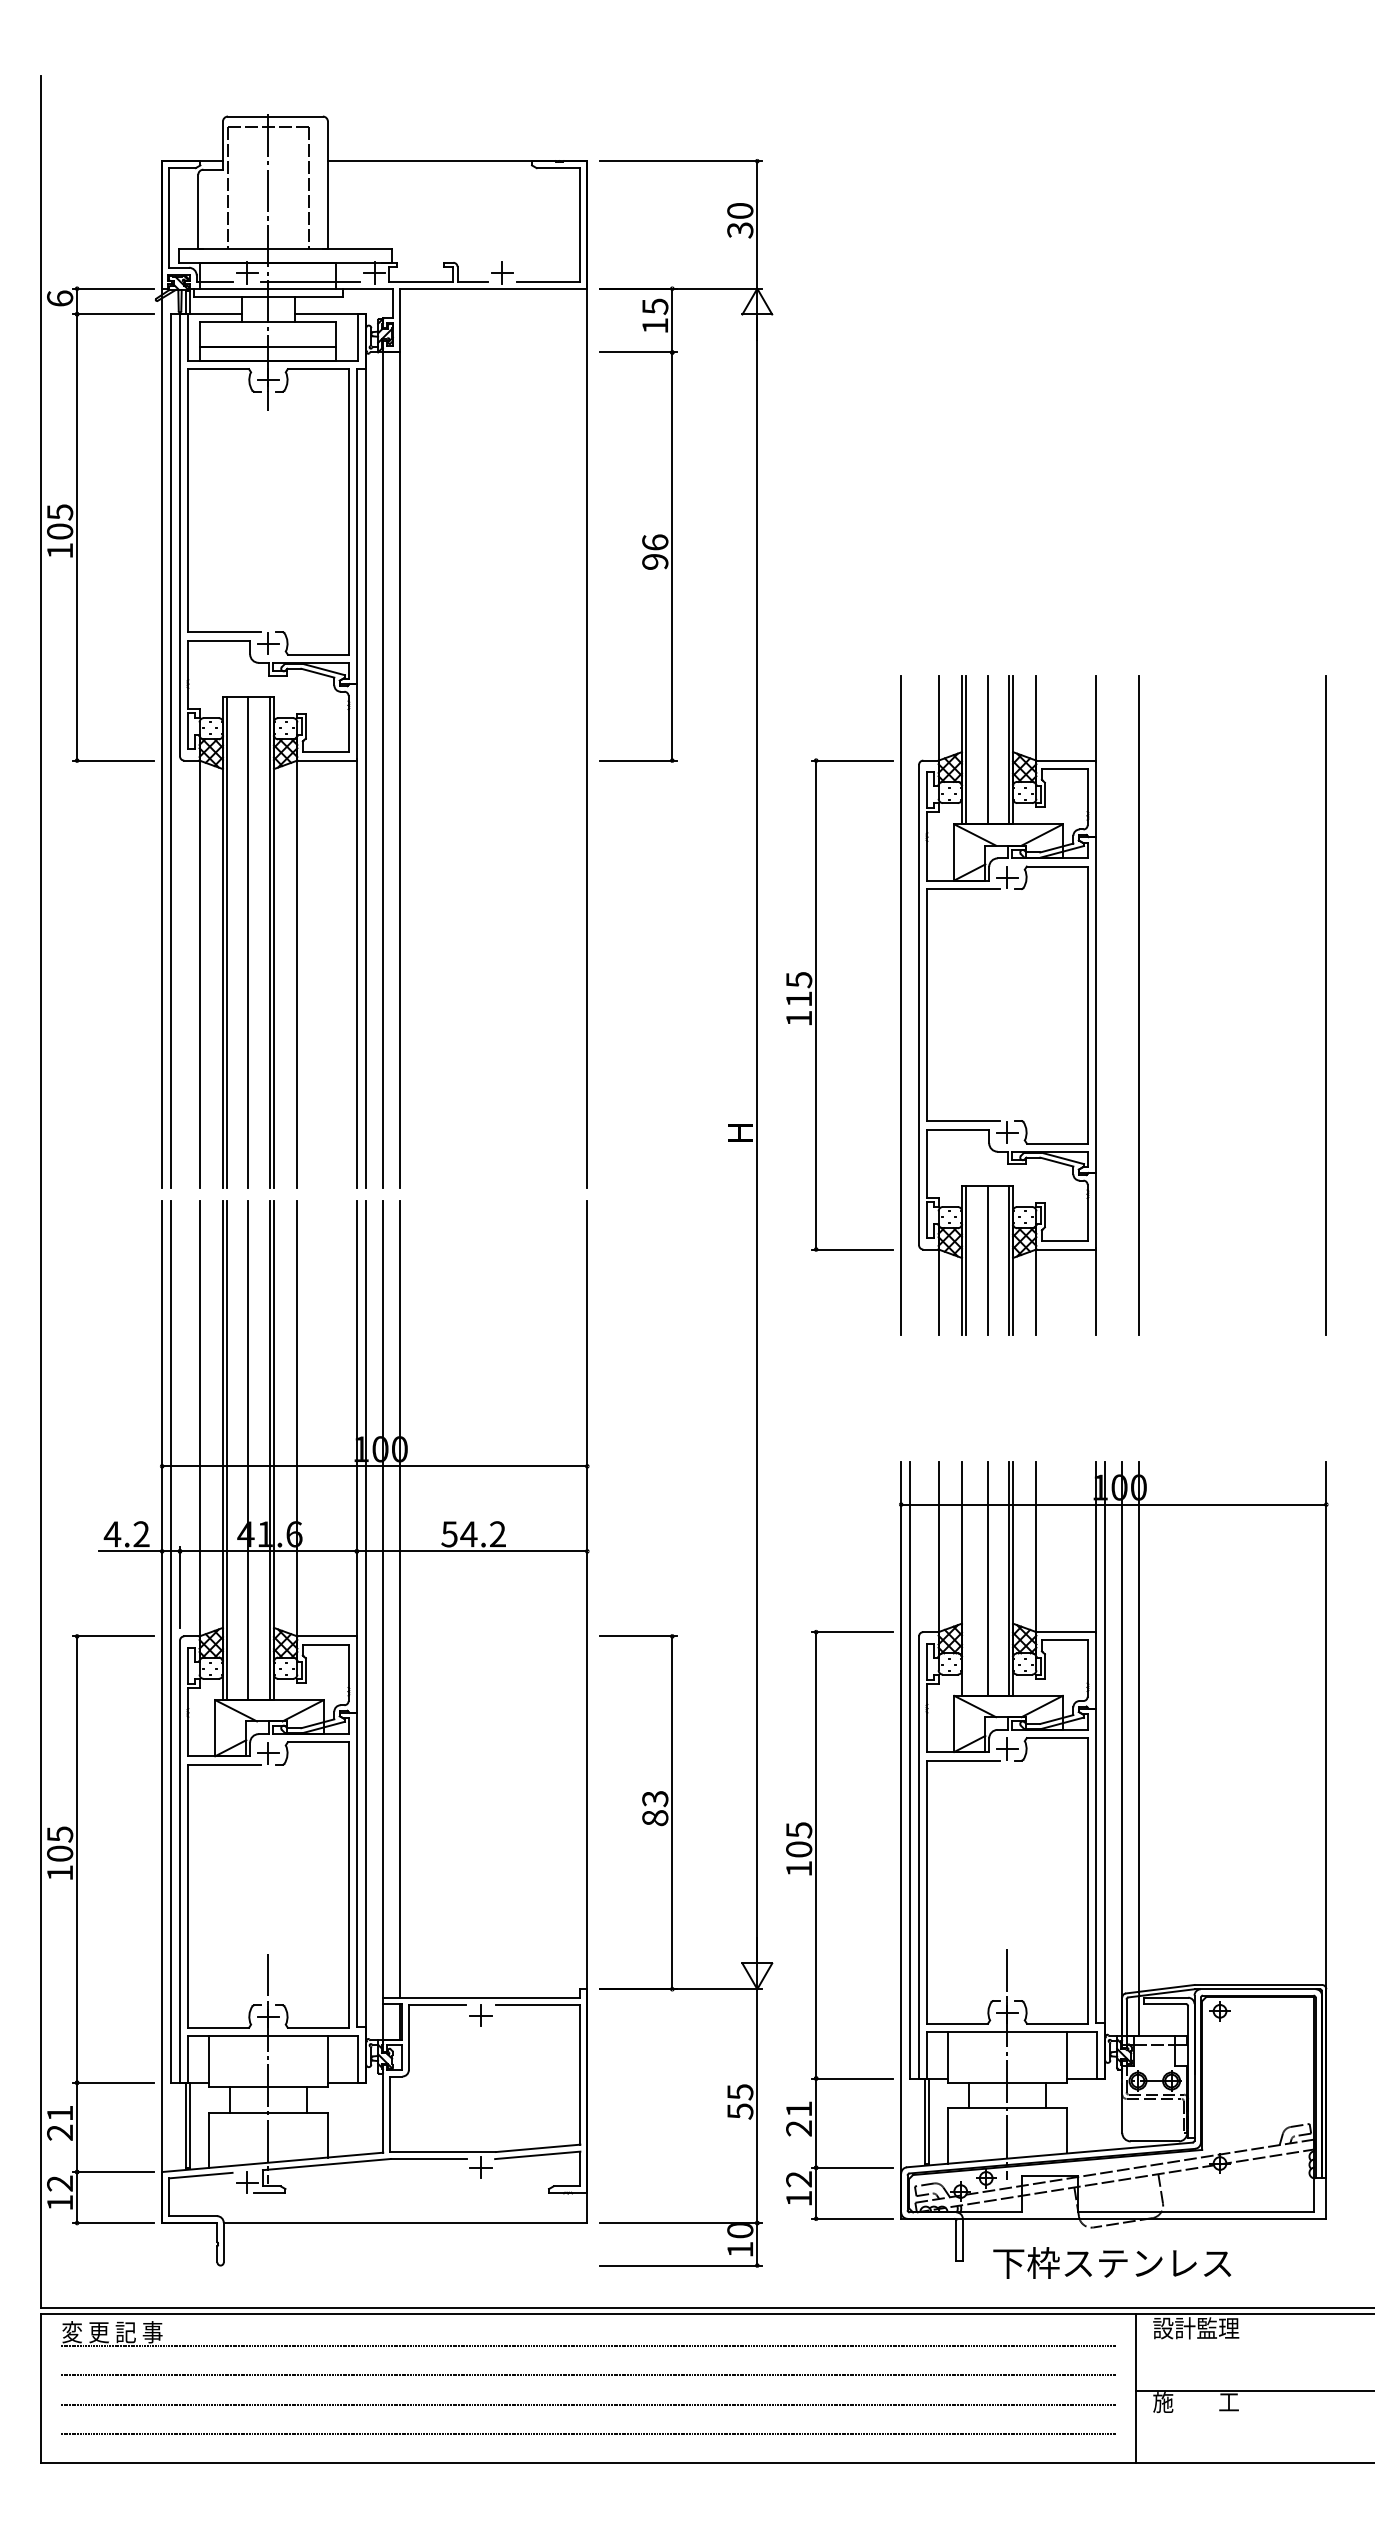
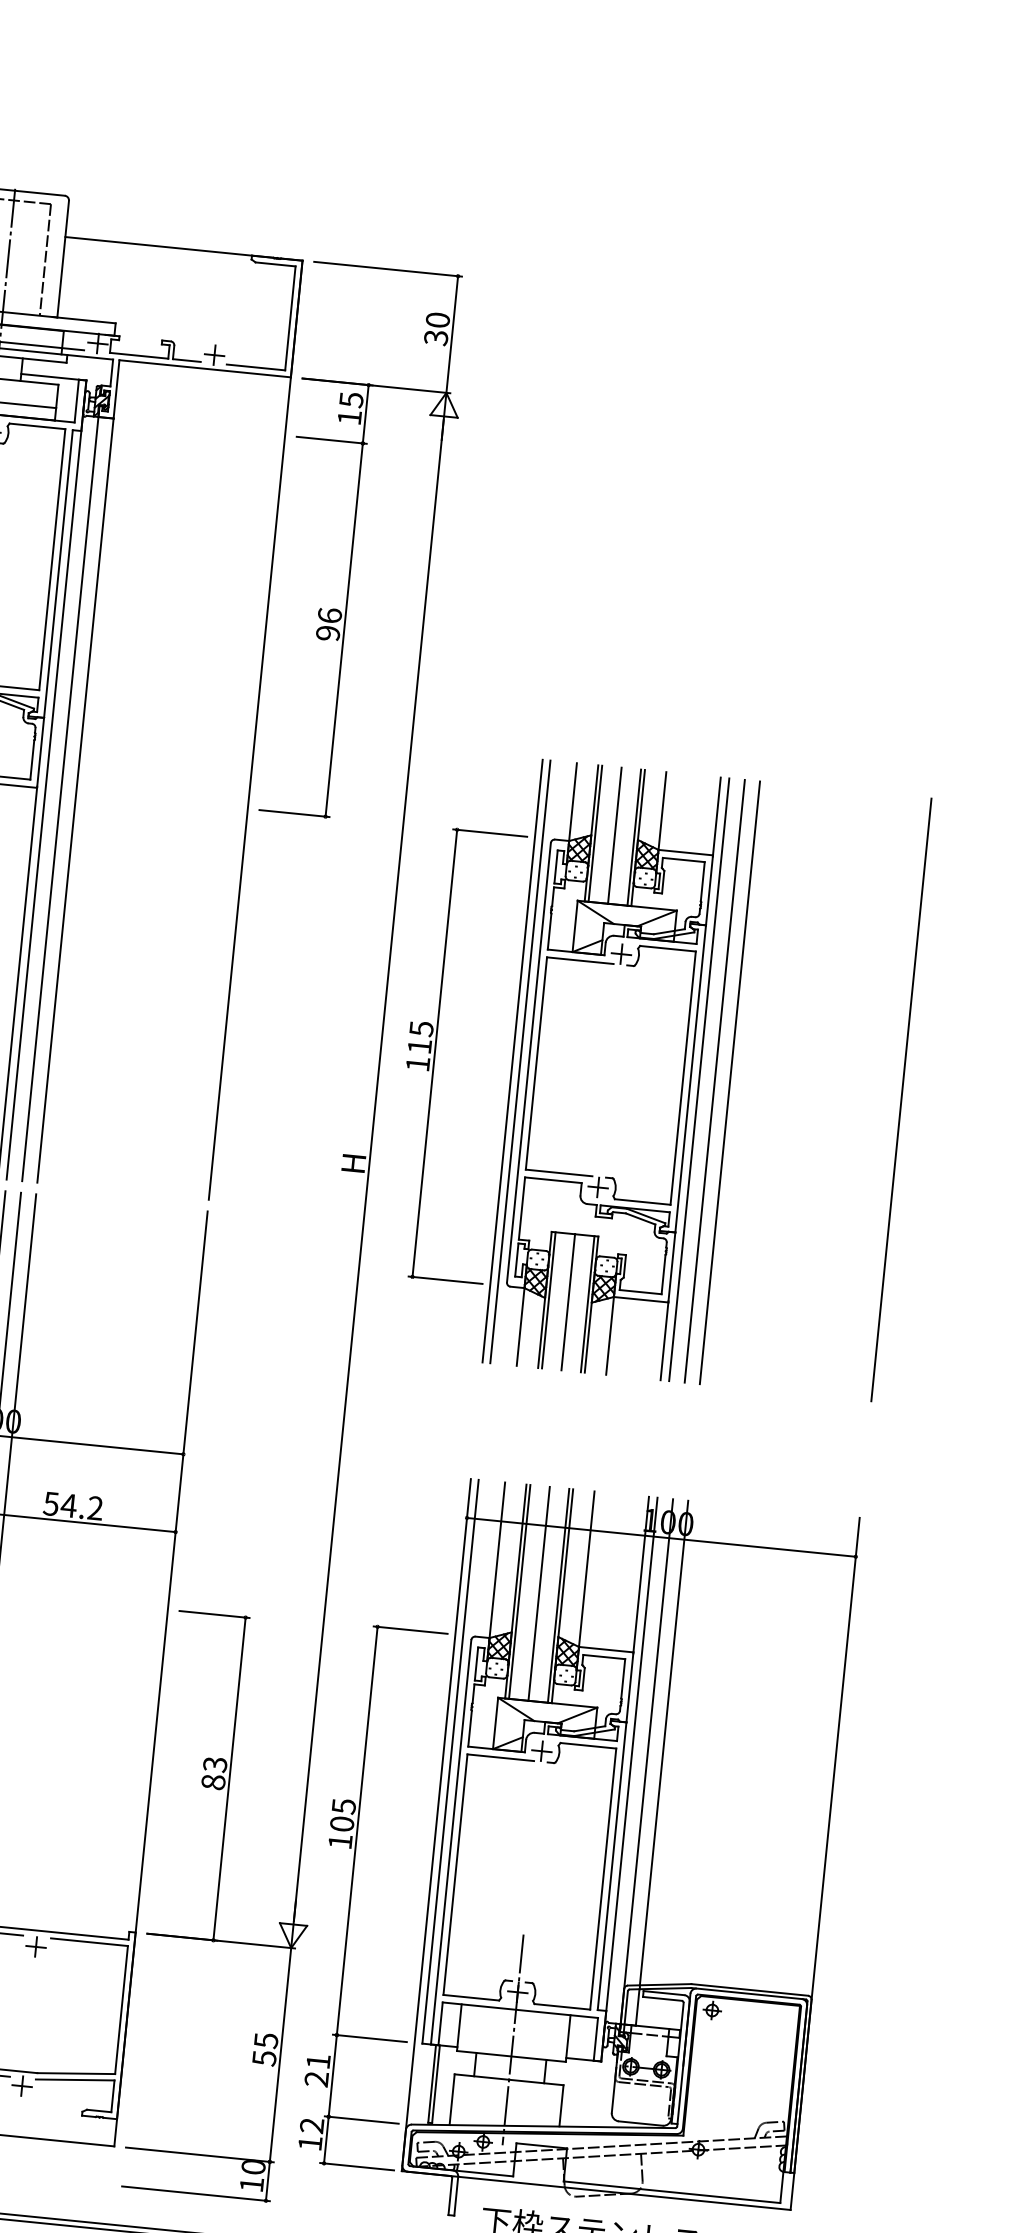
line: (1105, 1004) -> (699, 1079), added
line: (909, 1005) -> (520, 1062), added
line: (1121, 1005) -> (714, 1081), added
line: (966, 1578) -> (519, 1591), added

